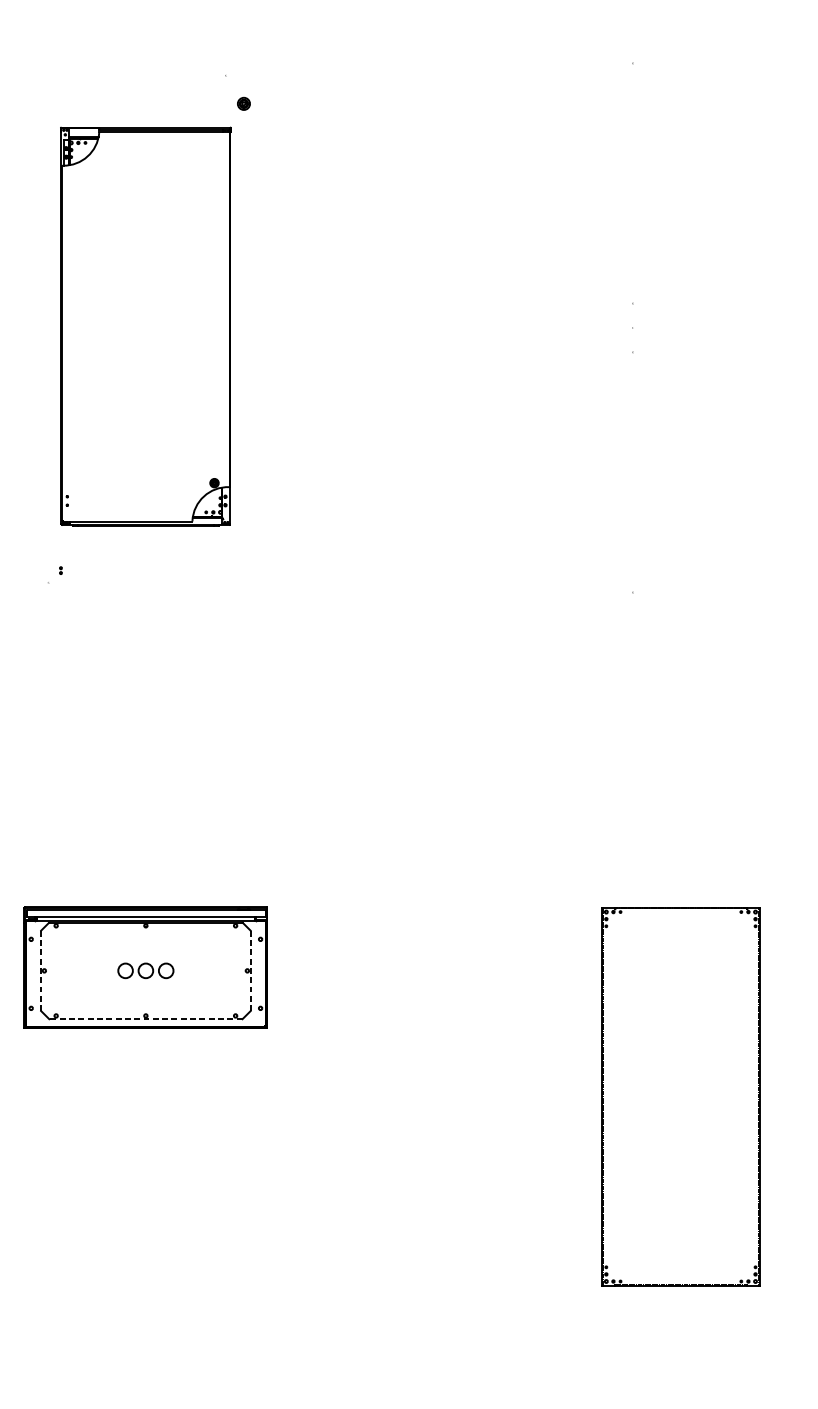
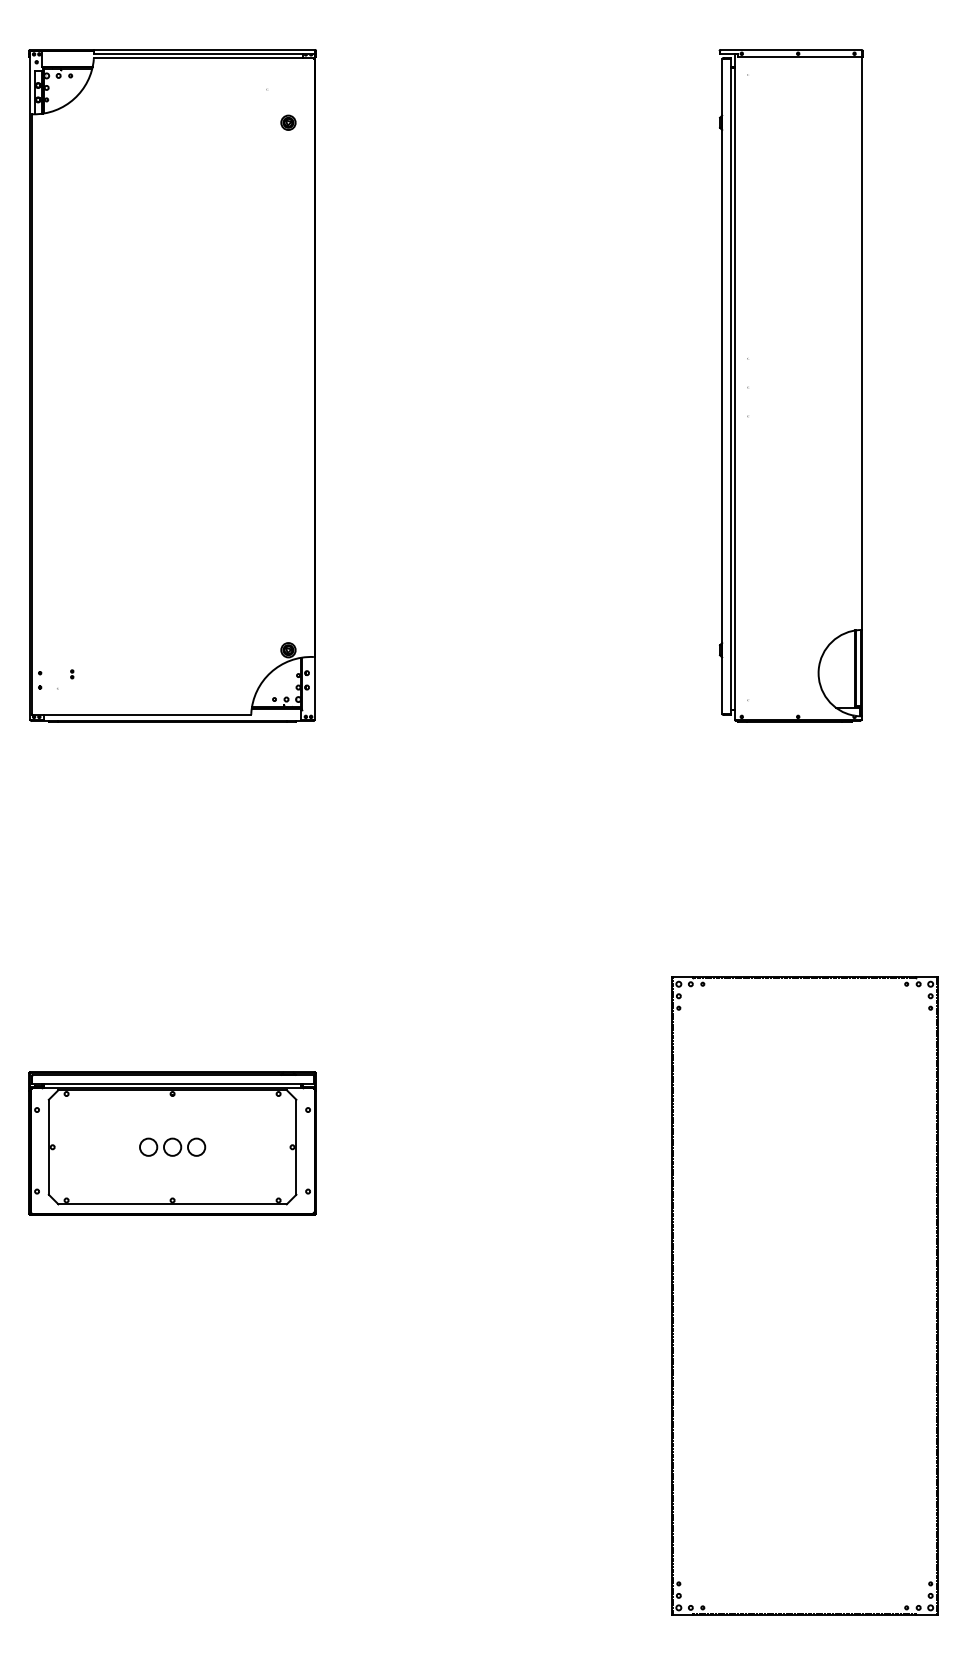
part: (145, 326) -> (172, 385), size x1.43
part: (668, 326) -> (790, 385), added
line: (40, 970) -> (48, 1146), dashed -> solid
line: (250, 971) -> (296, 1147), dashed -> solid
line: (145, 1019) -> (172, 1204), dashed -> solid
part: (680, 1096) -> (804, 1295), size x1.43

